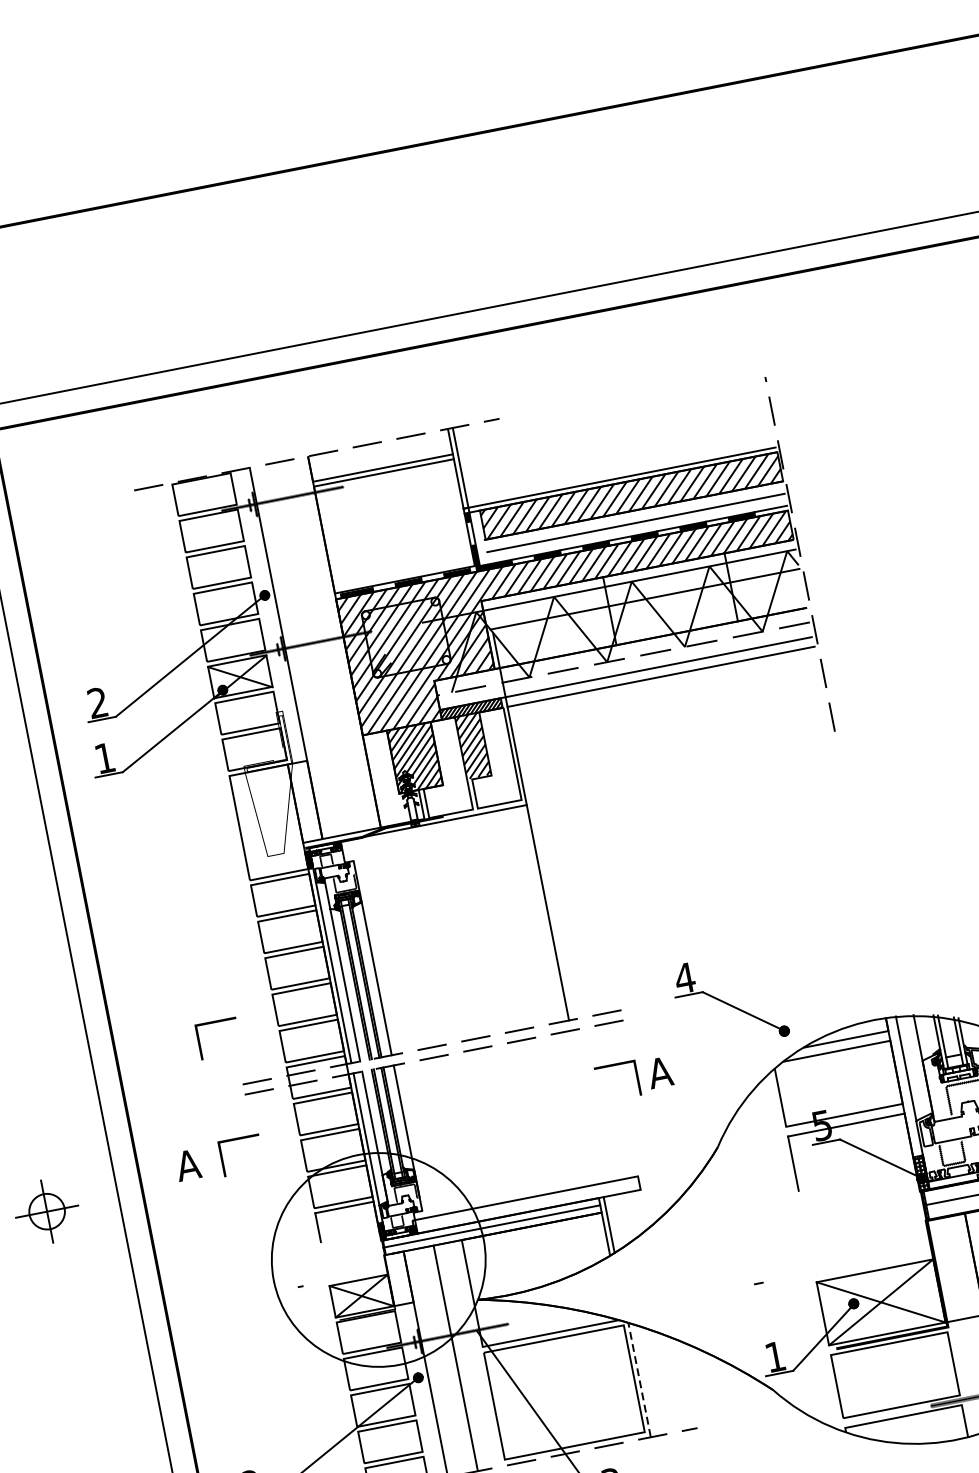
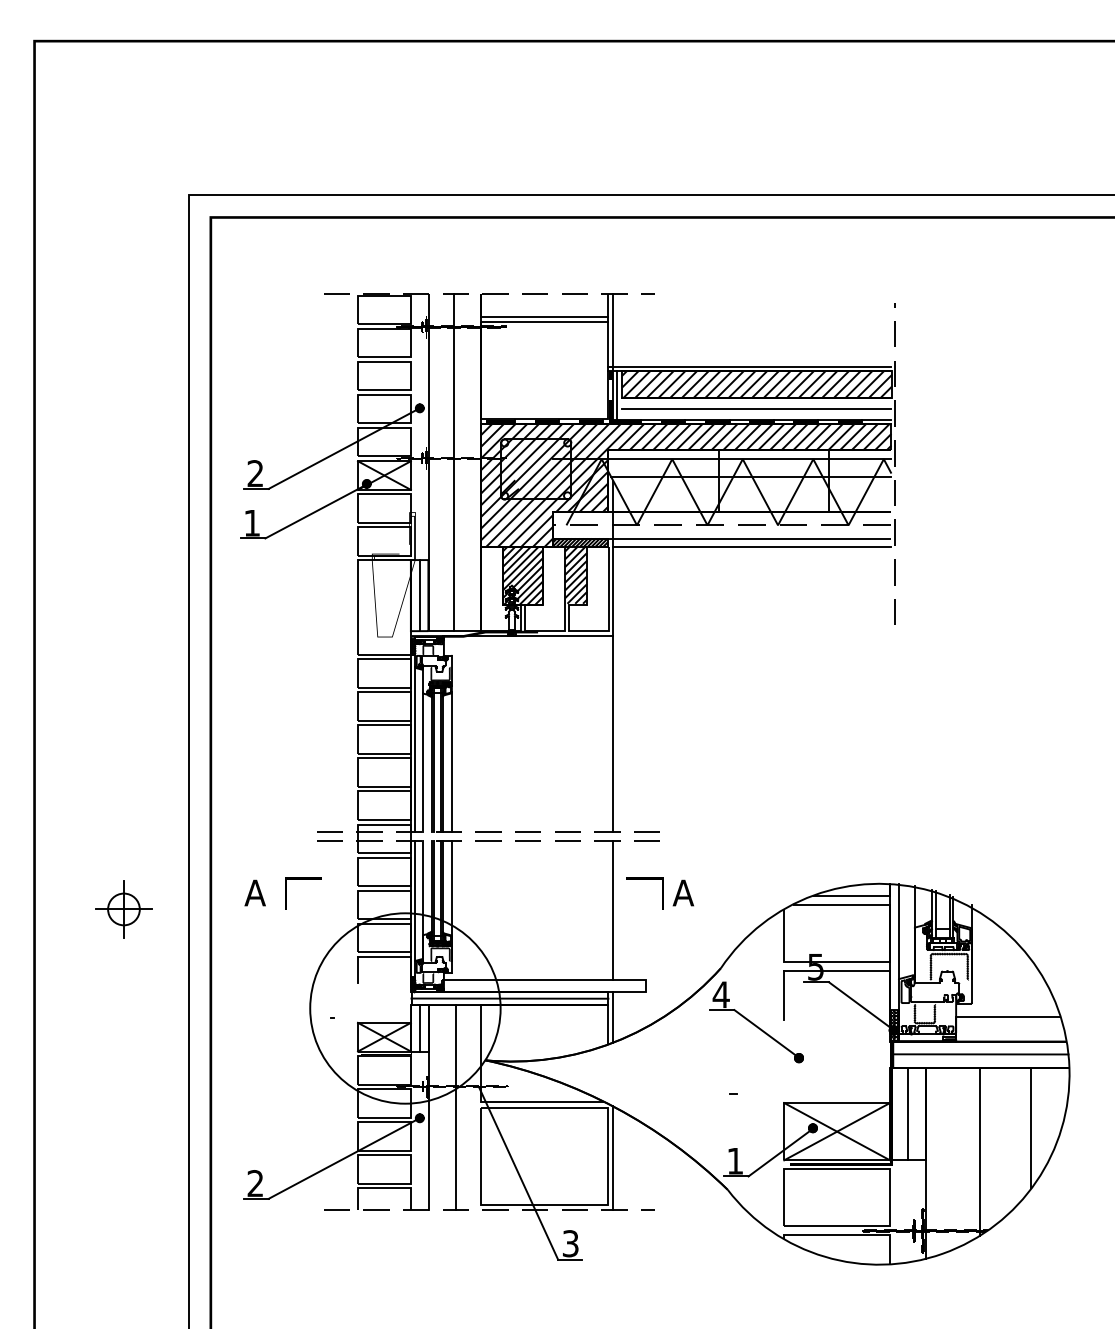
line: (479, 538) -> (617, 395), added
line: (313, 647) -> (453, 462), added
line: (304, 801) -> (419, 595), added
part: (729, 1001) -> (756, 1022), moved
line: (215, 1023) -> (303, 773), removed
line: (585, 1107) -> (612, 910), added
line: (954, 1268) -> (907, 1114), added
line: (398, 1278) -> (419, 1028), added
line: (639, 1379) -> (612, 1157), dashed -> solid

